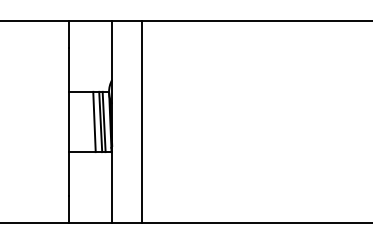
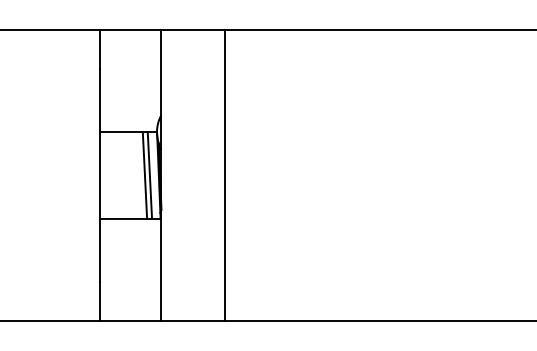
line: (94, 121) -> (136, 174), removed
line: (142, 121) -> (225, 174), moved

